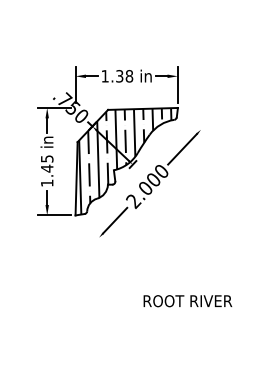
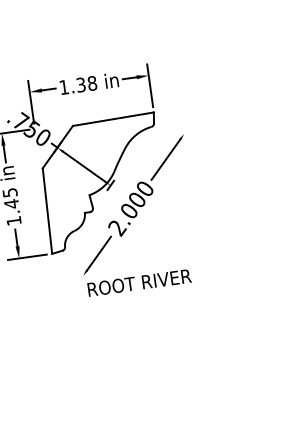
hatch: (125, 161) -> (101, 183), removed
text: (187, 301) -> (139, 283), moved

